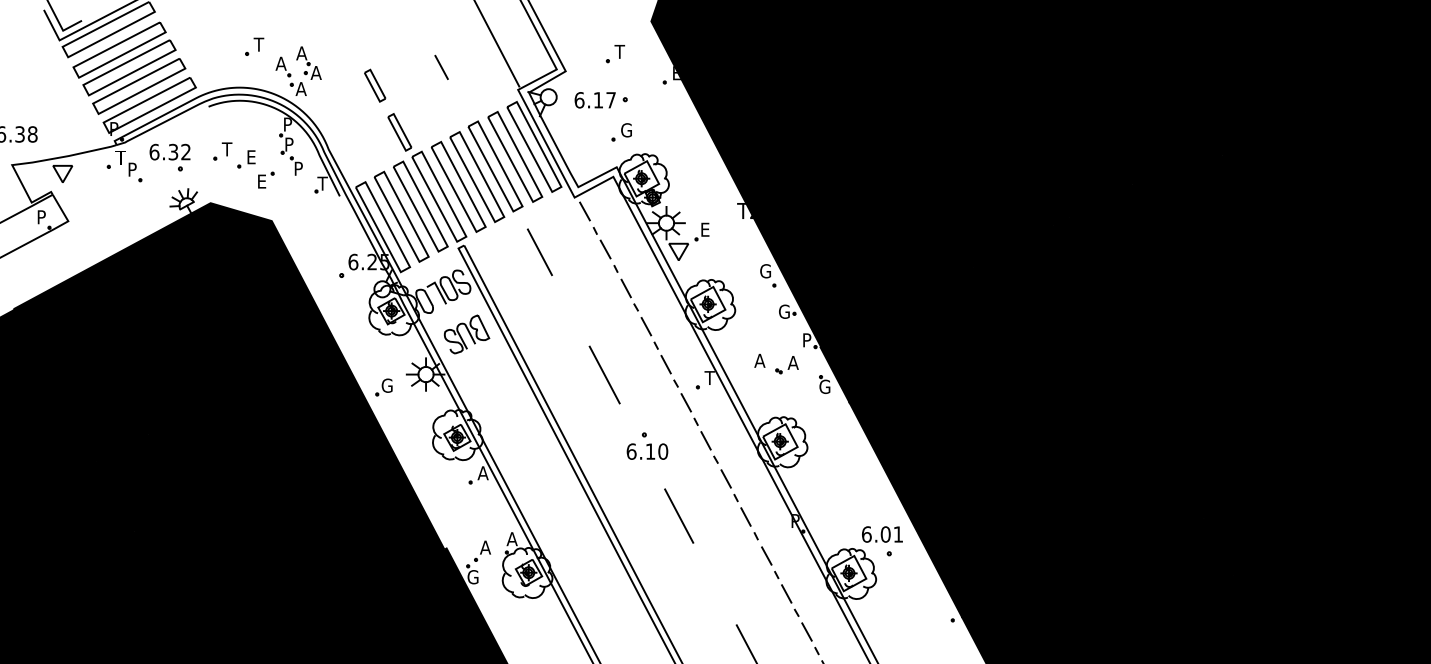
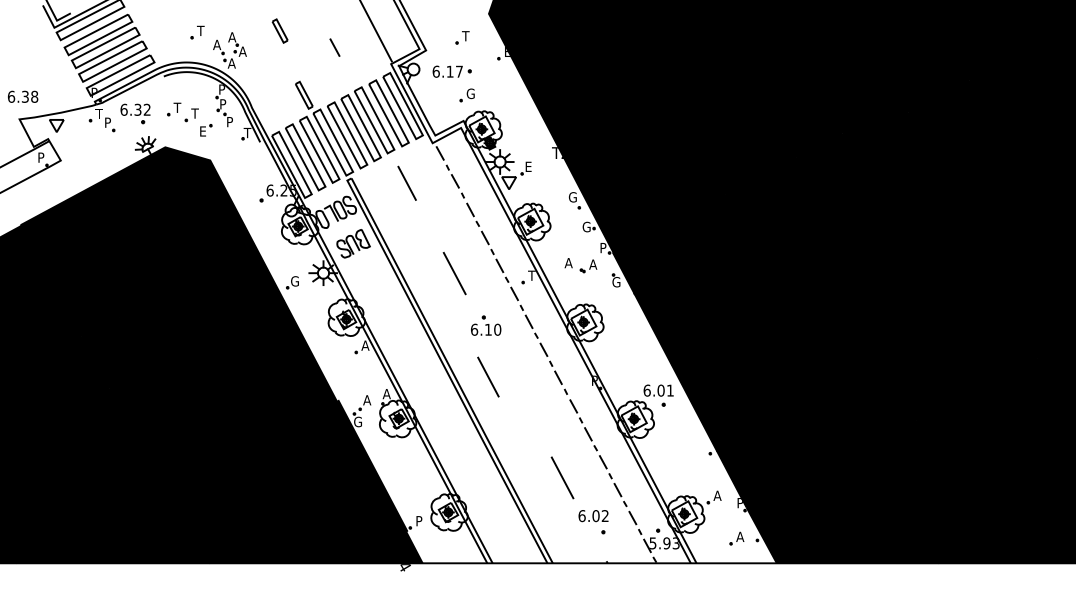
part: (374, 84) -> (279, 30), moved
text: (250, 157) -> (194, 113), E -> T
line: (679, 515) -> (488, 376), moved

